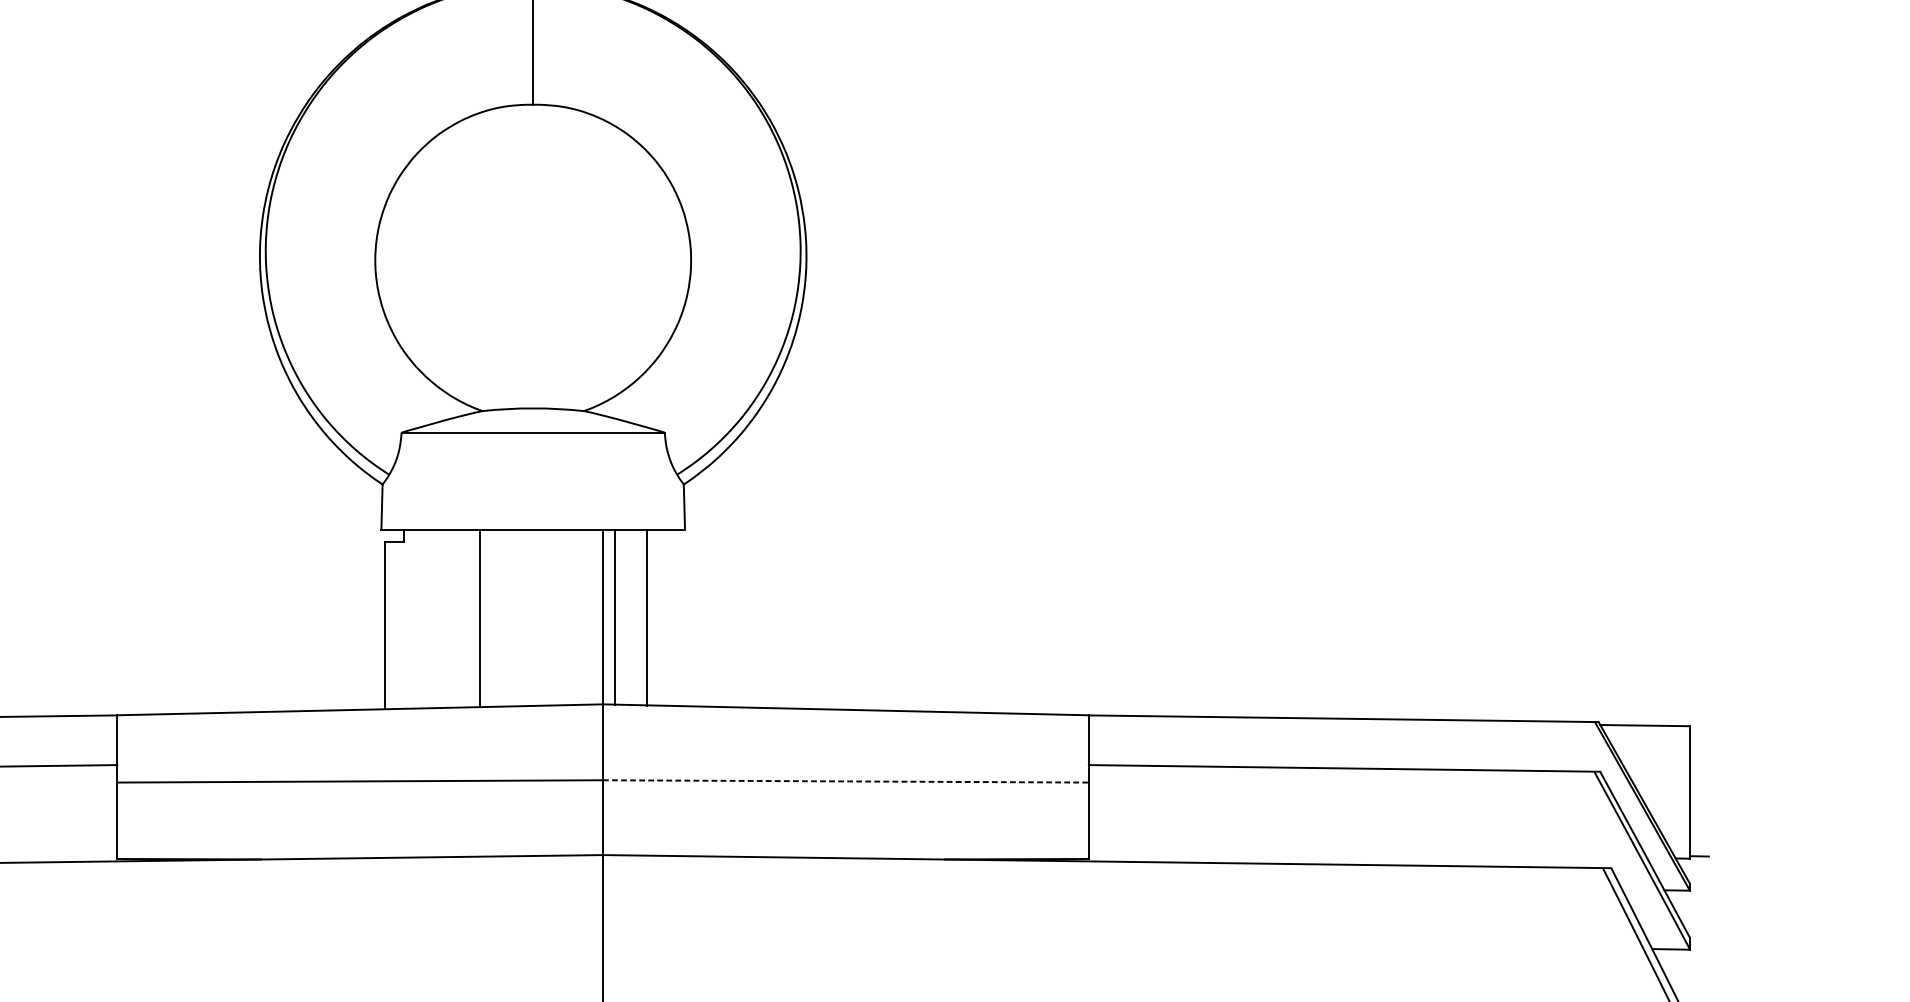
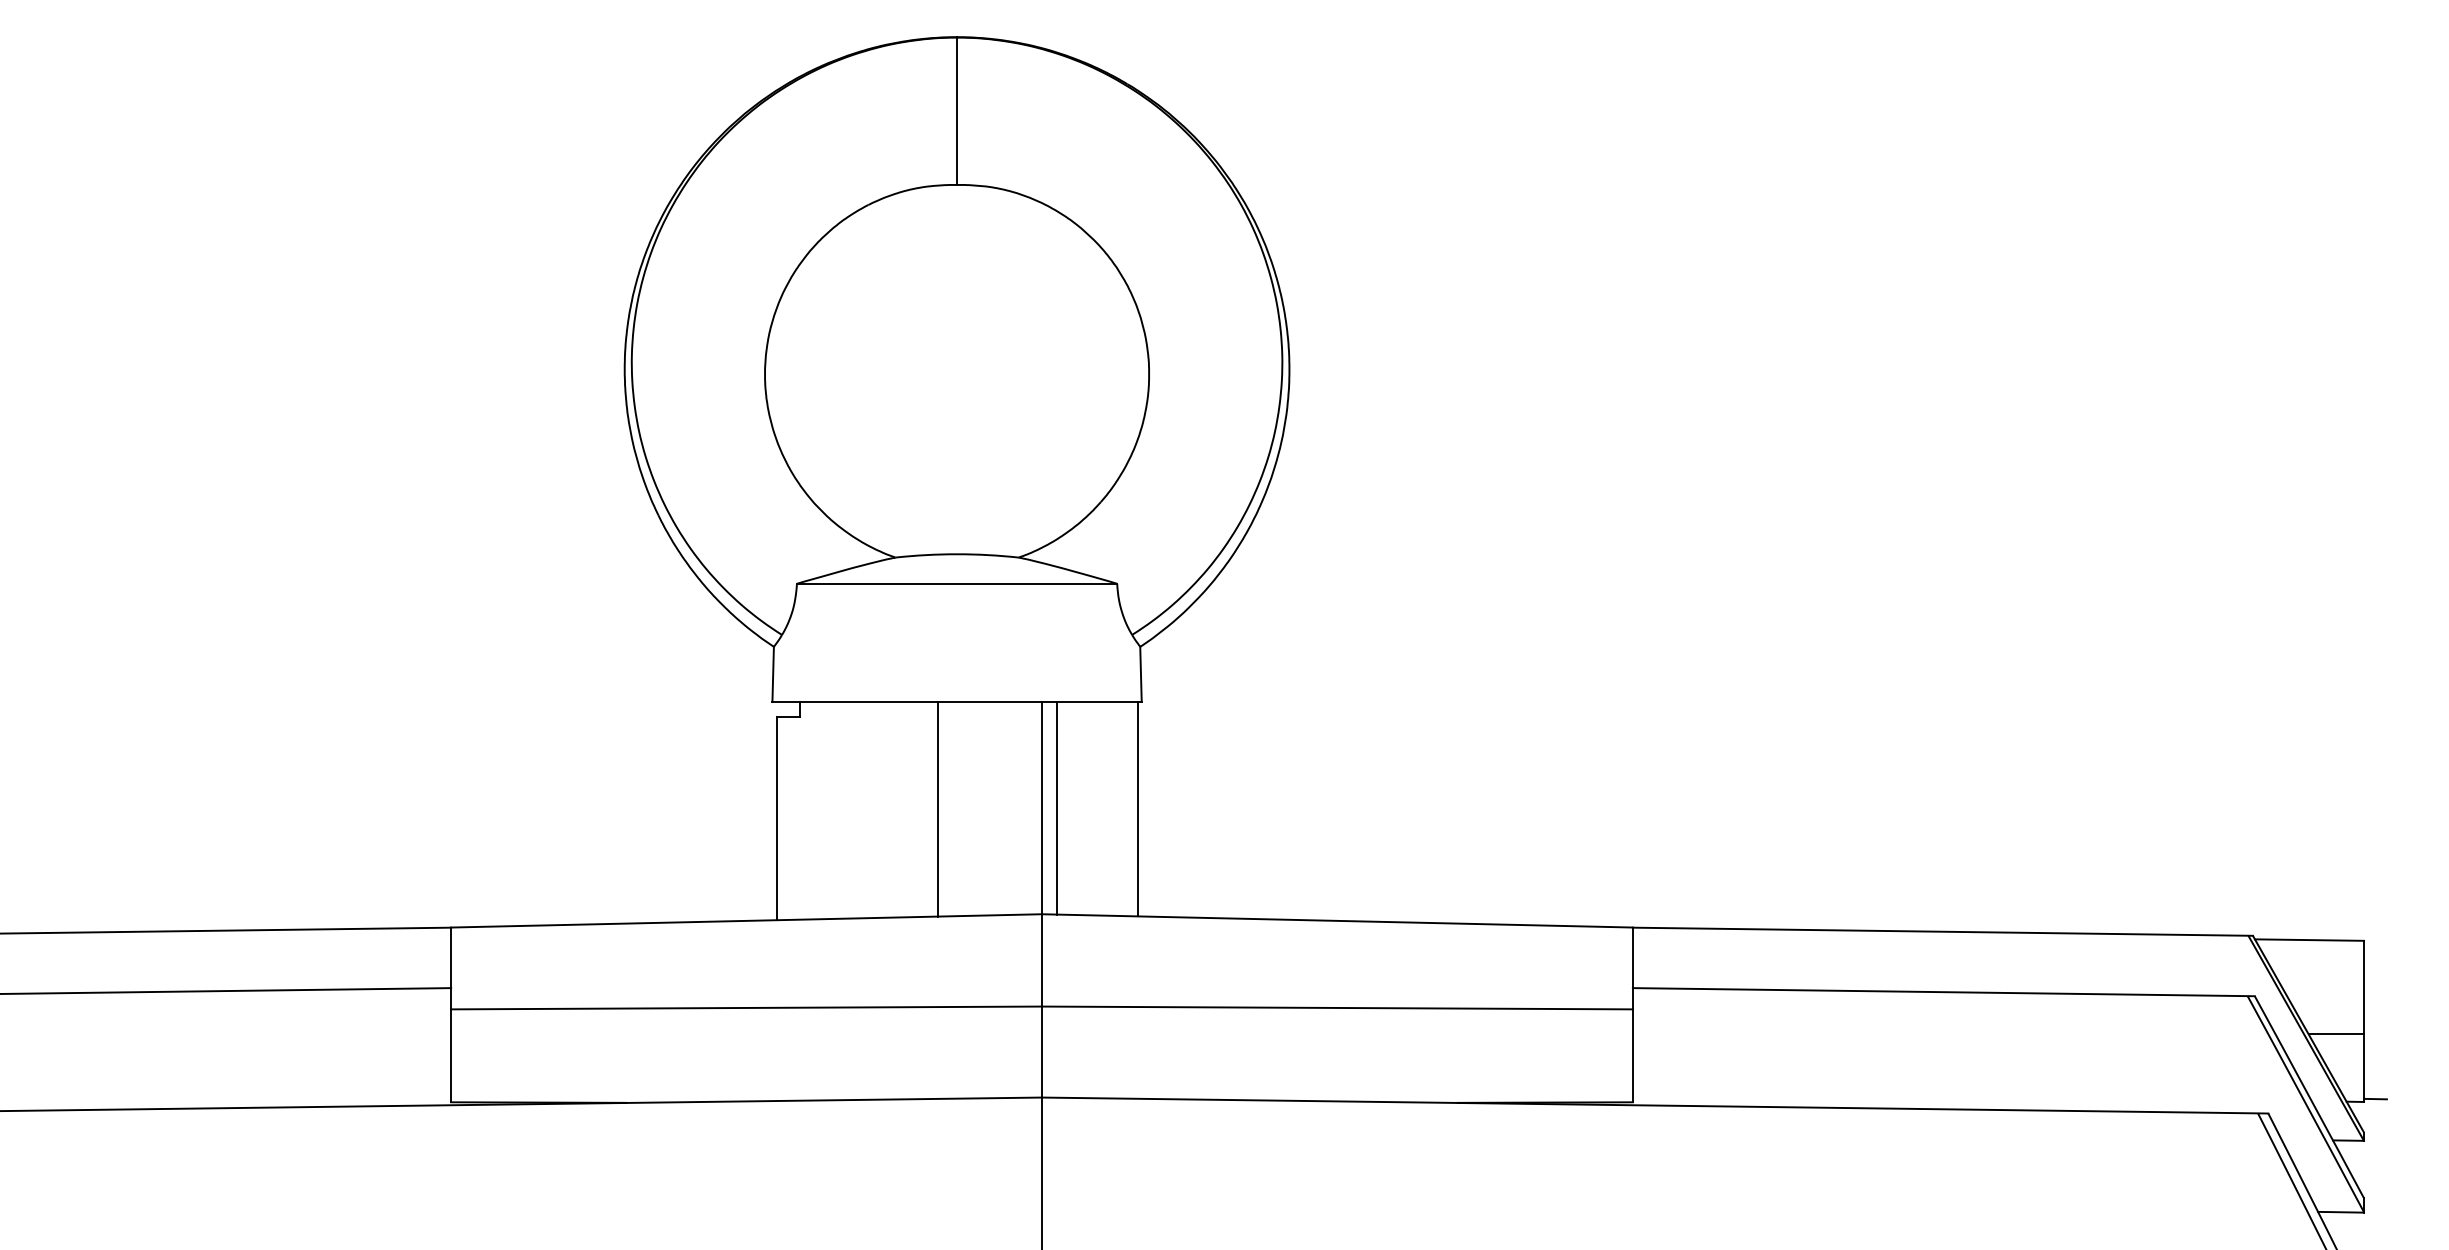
line: (480, 617) -> (938, 808), moved
line: (647, 617) -> (1138, 808), moved
line: (845, 781) -> (1337, 1007), dashed -> solid
line: (1667, 803) -> (2336, 1034), added

